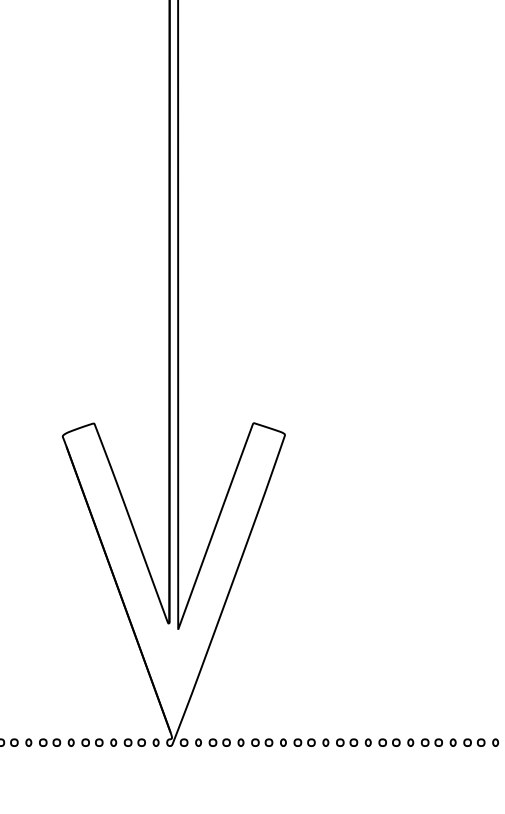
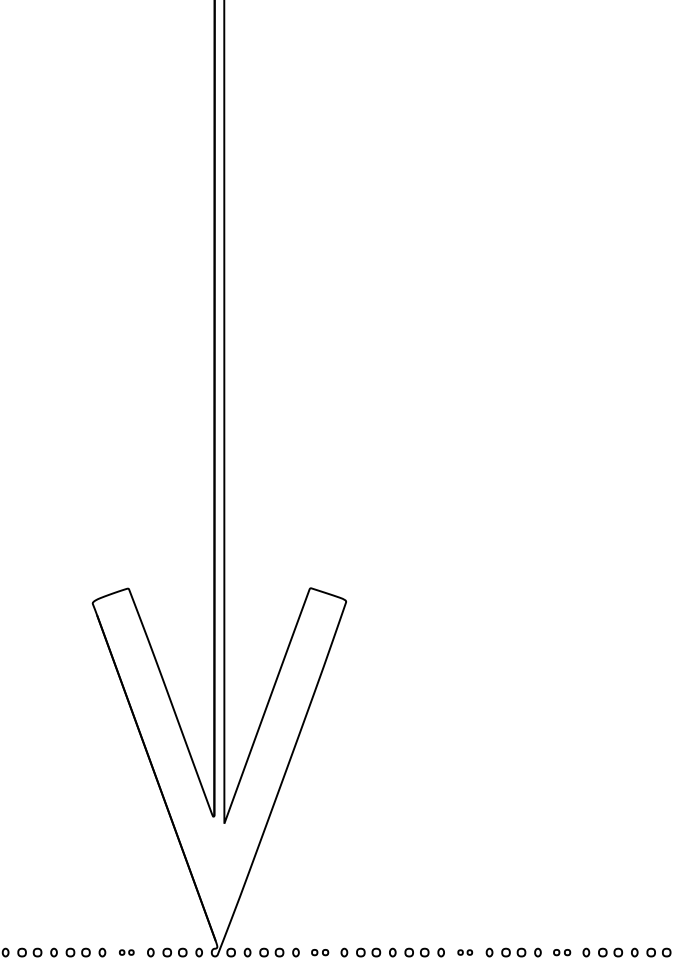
part: (92, 742) -> (126, 952), size x0.6
part: (261, 742) -> (319, 952), size x0.7
part: (388, 742) -> (464, 952), size x0.6
part: (473, 742) -> (561, 952), size x0.7

